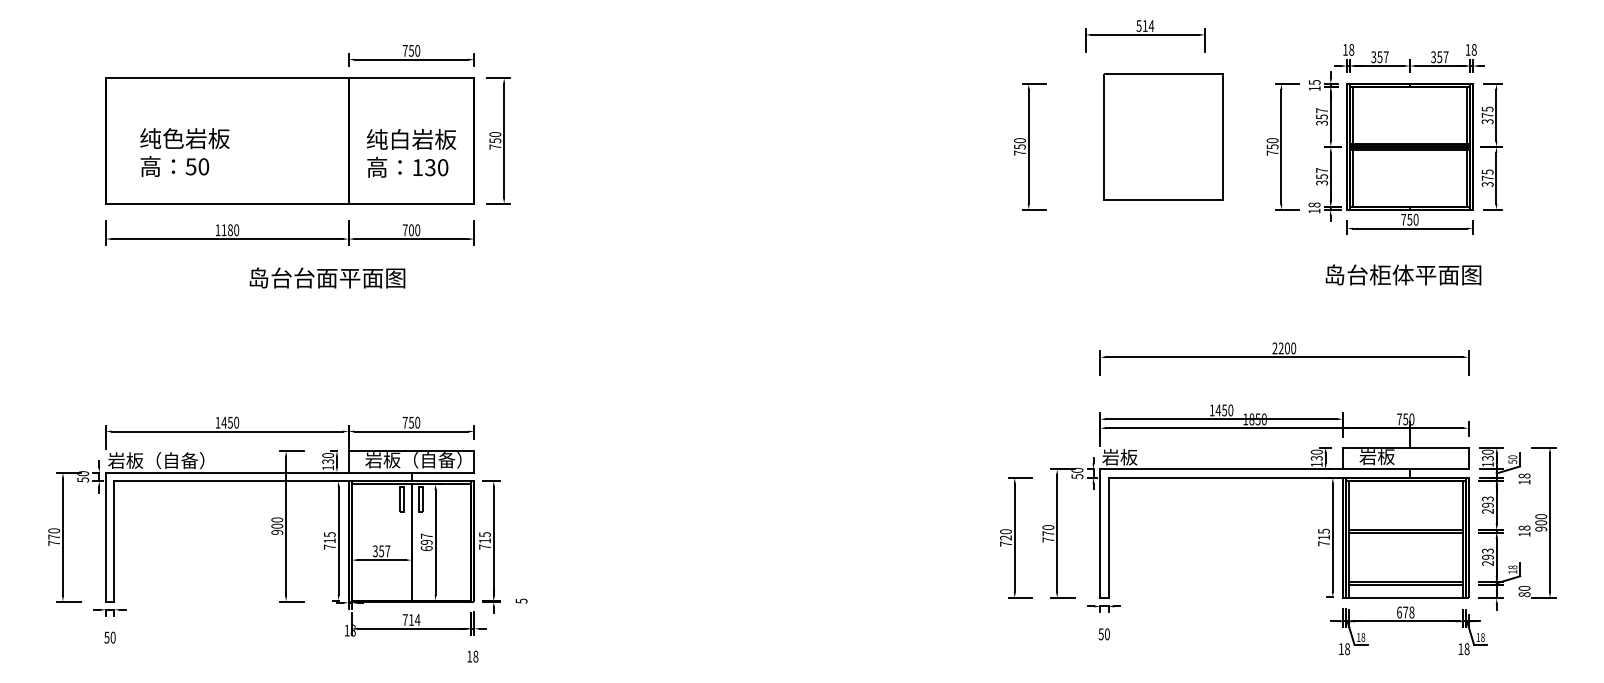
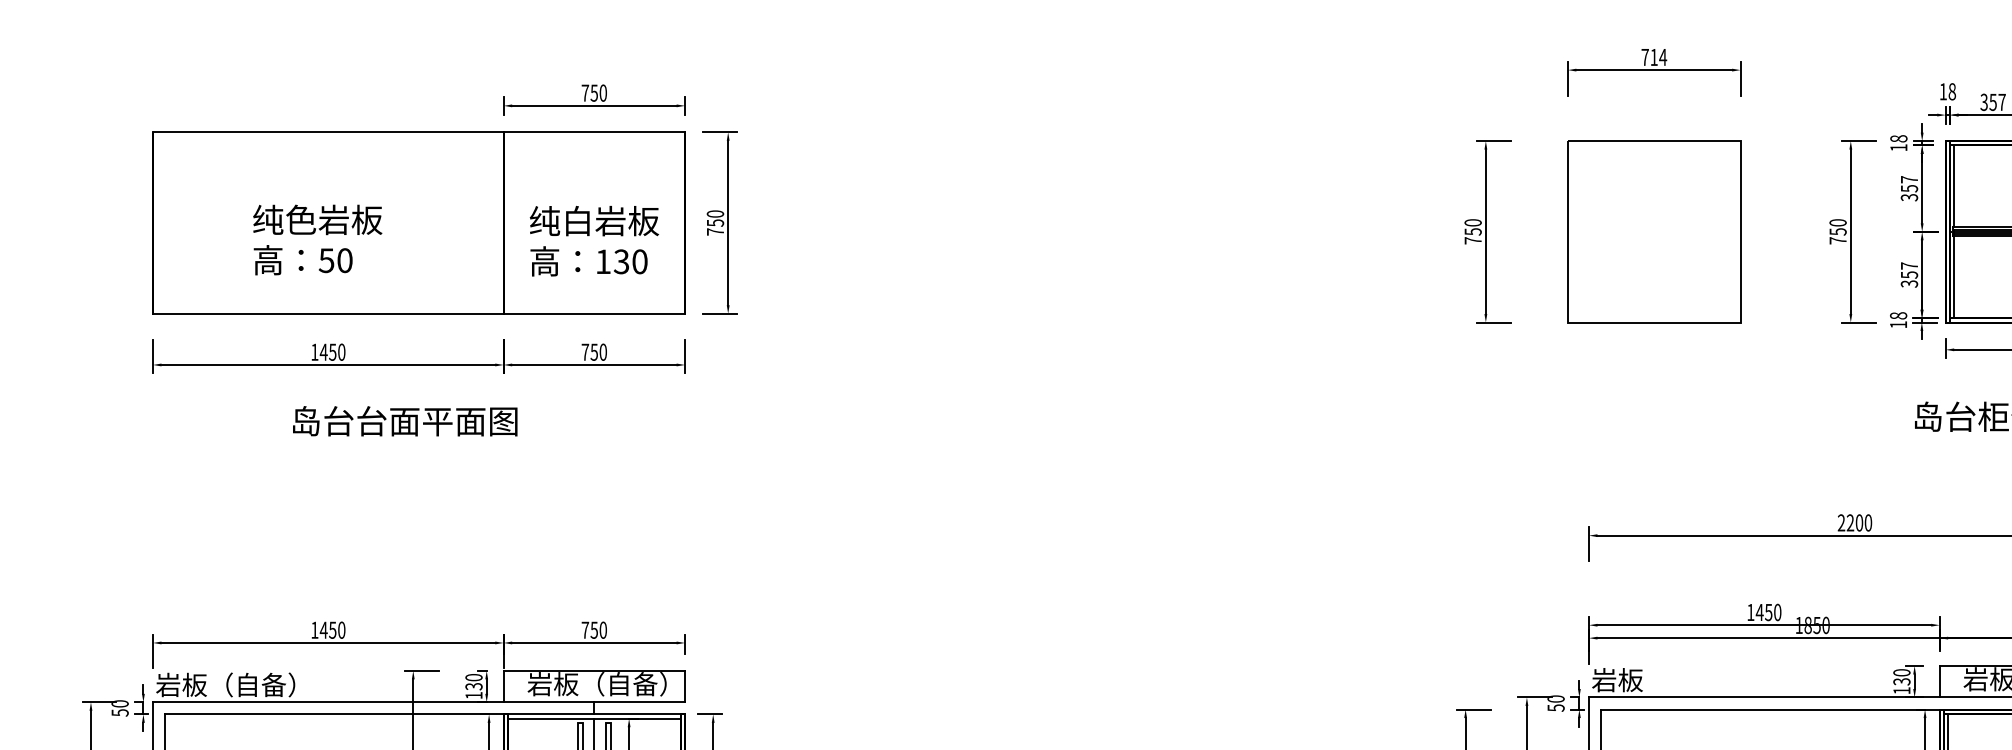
text: (1138, 26) -> (1644, 57), 514 -> 714
text: (1314, 82) -> (1898, 138), 15 -> 18
part: (1163, 136) -> (1654, 231), moved
text: (184, 152) -> (317, 239), moved
text: (226, 230) -> (327, 352), 1180 -> 1450
text: (410, 230) -> (592, 352), 700 -> 750
text: (327, 277) -> (405, 420), moved

